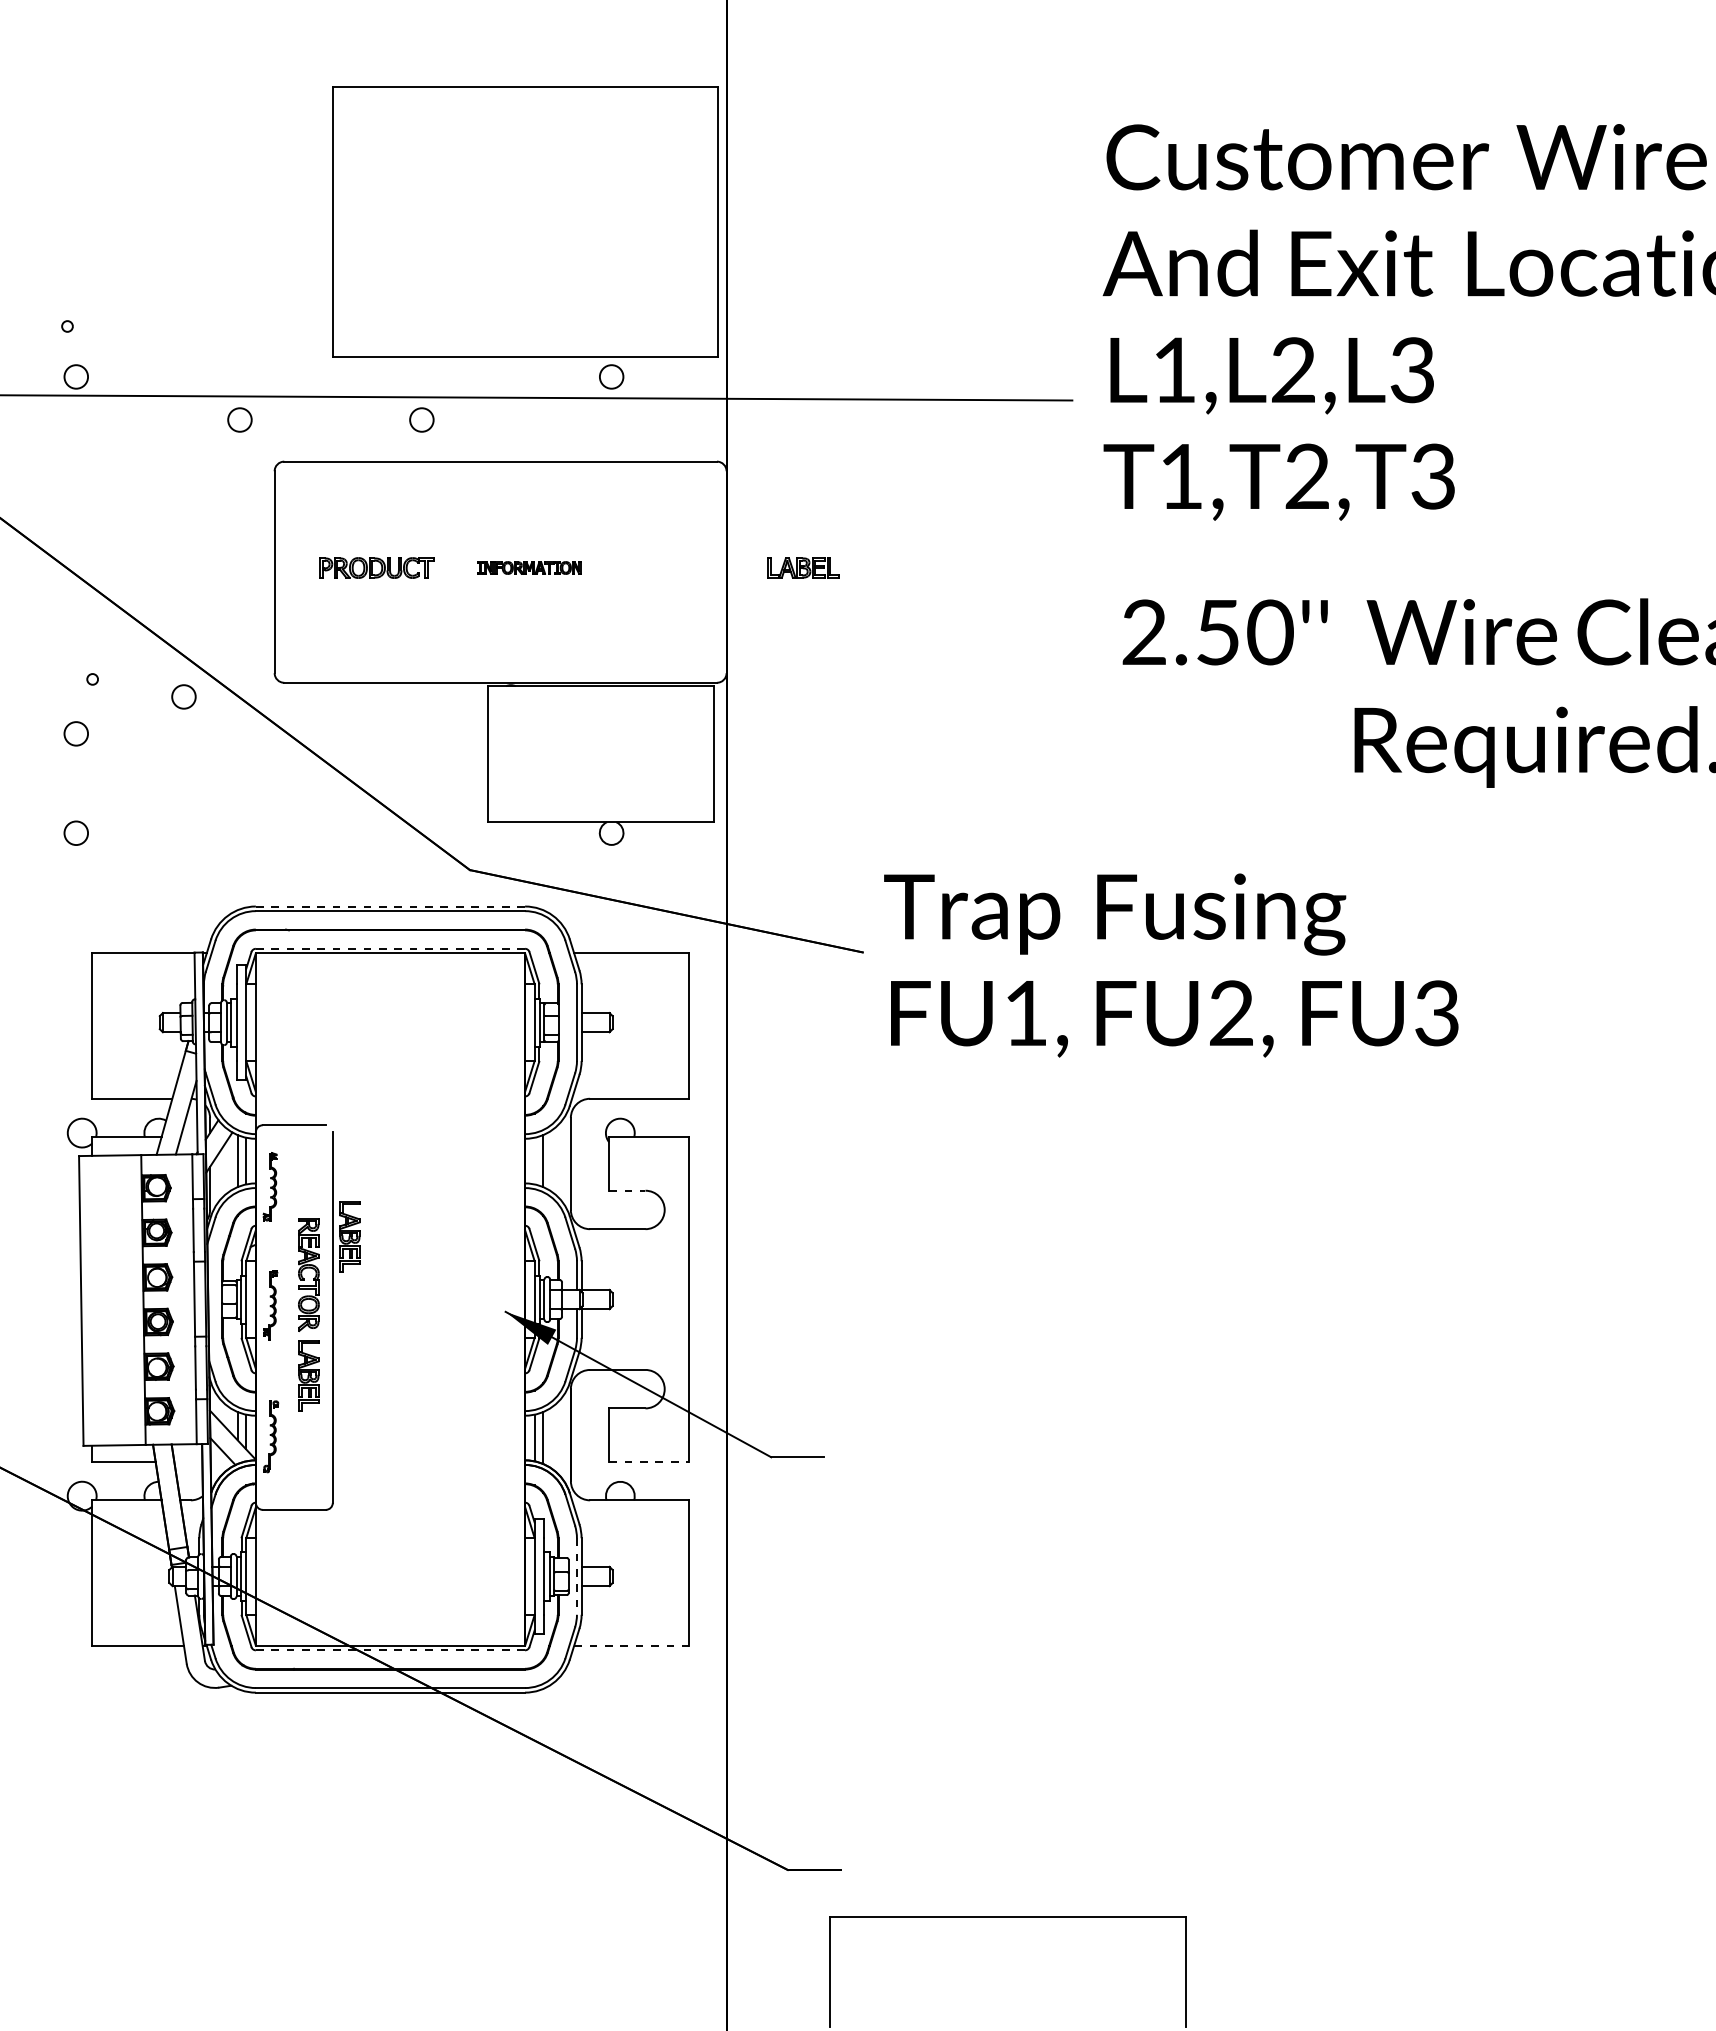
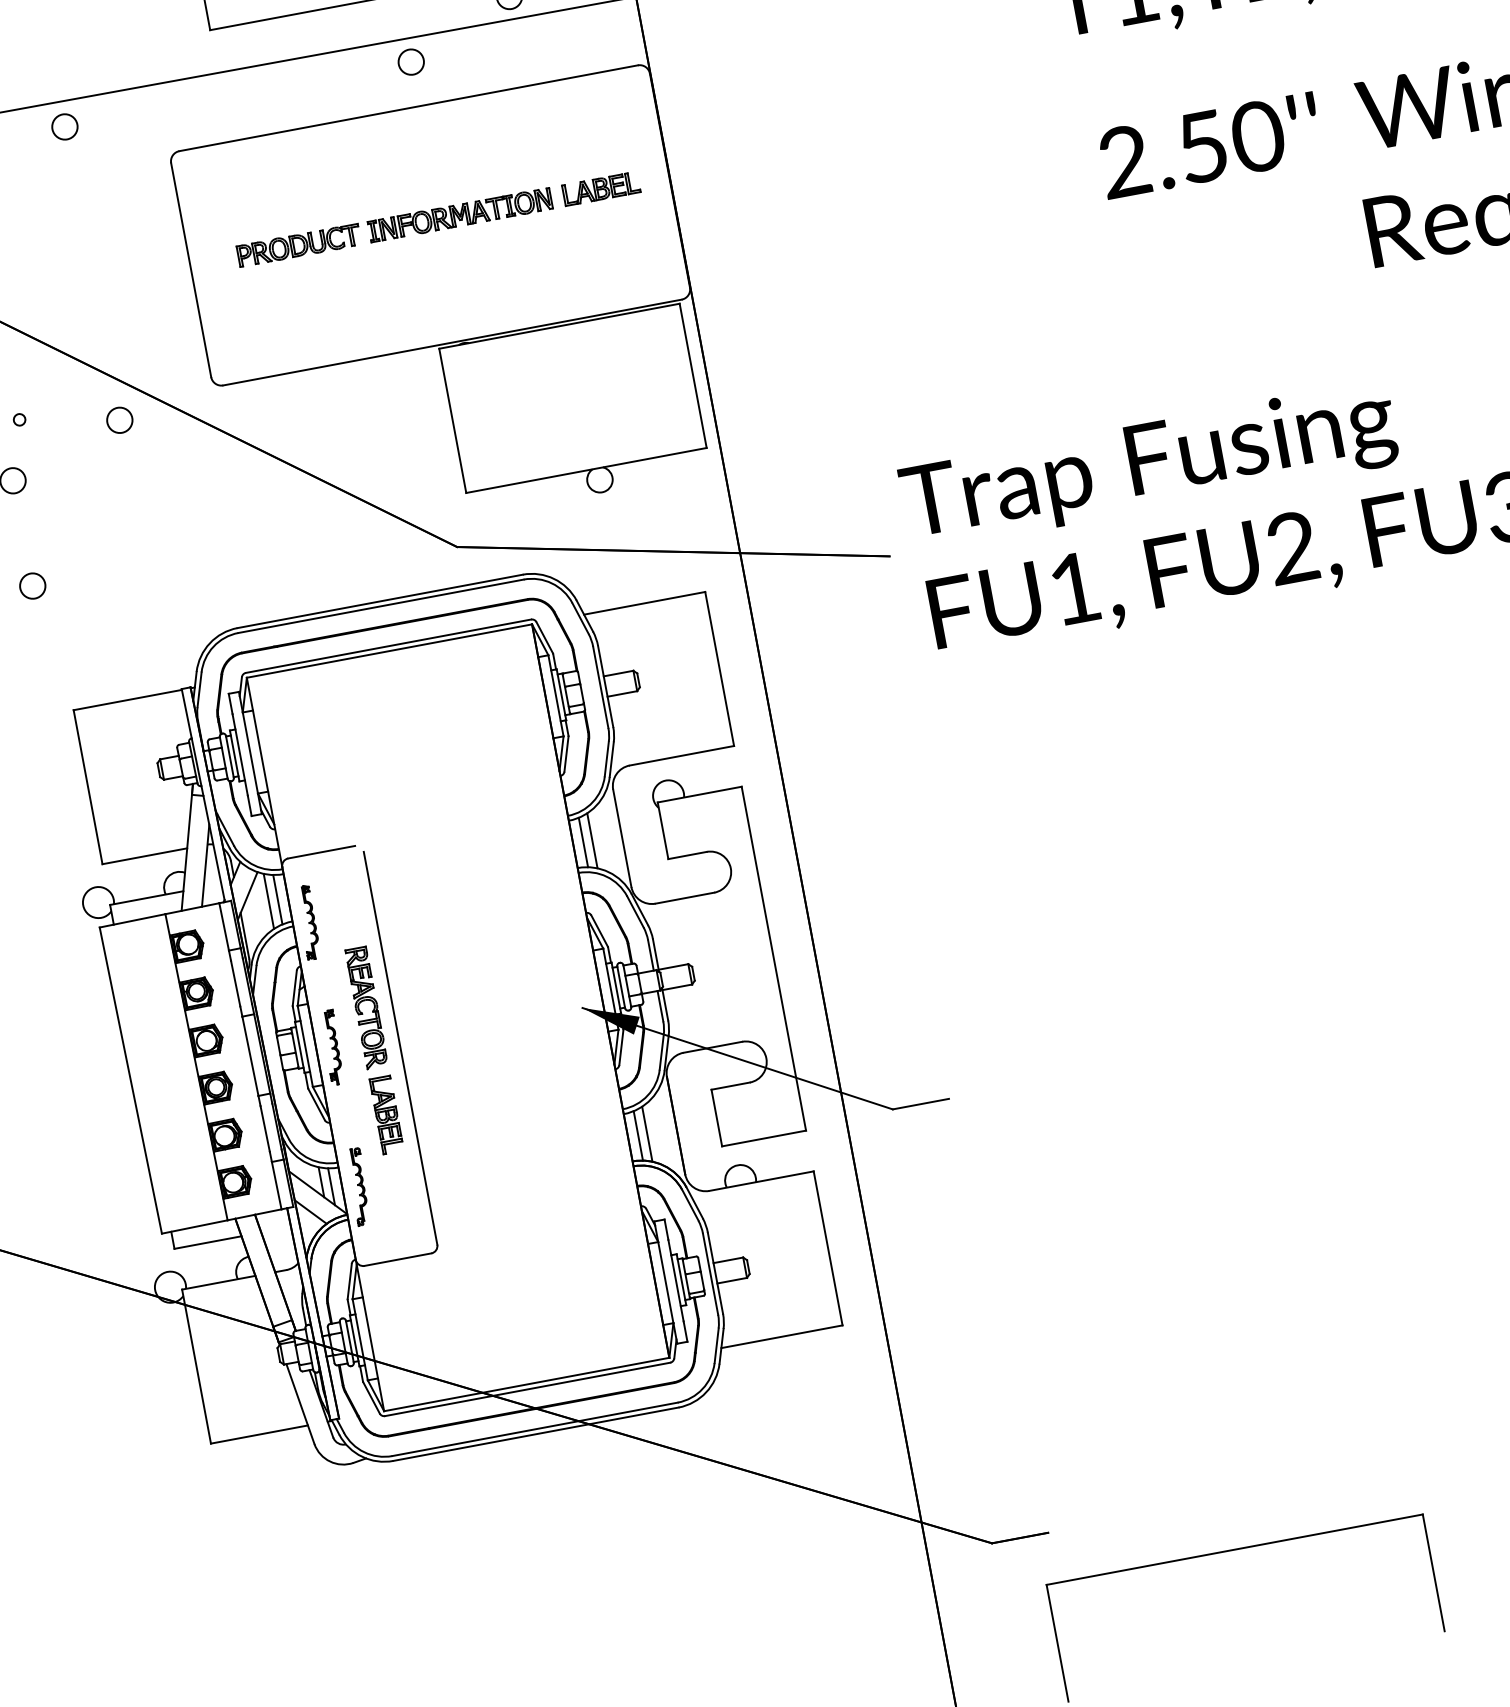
circle: (239, 419) -> (64, 126), moved
circle: (421, 419) -> (410, 61), moved
part: (529, 567) -> (460, 214), size x1.67
part: (803, 567) -> (601, 188), moved
line: (390, 906) -> (380, 601), dashed -> solid
line: (390, 948) -> (388, 645), dashed -> solid
line: (534, 1160) -> (583, 841), added
line: (627, 1190) -> (687, 855), dashed -> solid
part: (349, 1236) -> (402, 959), removed
line: (648, 1461) -> (763, 1138), dashed -> solid
line: (576, 1577) -> (710, 1275), dashed -> solid
line: (631, 1645) -> (782, 1336), dashed -> solid
line: (390, 1650) -> (527, 1389), dashed -> solid

